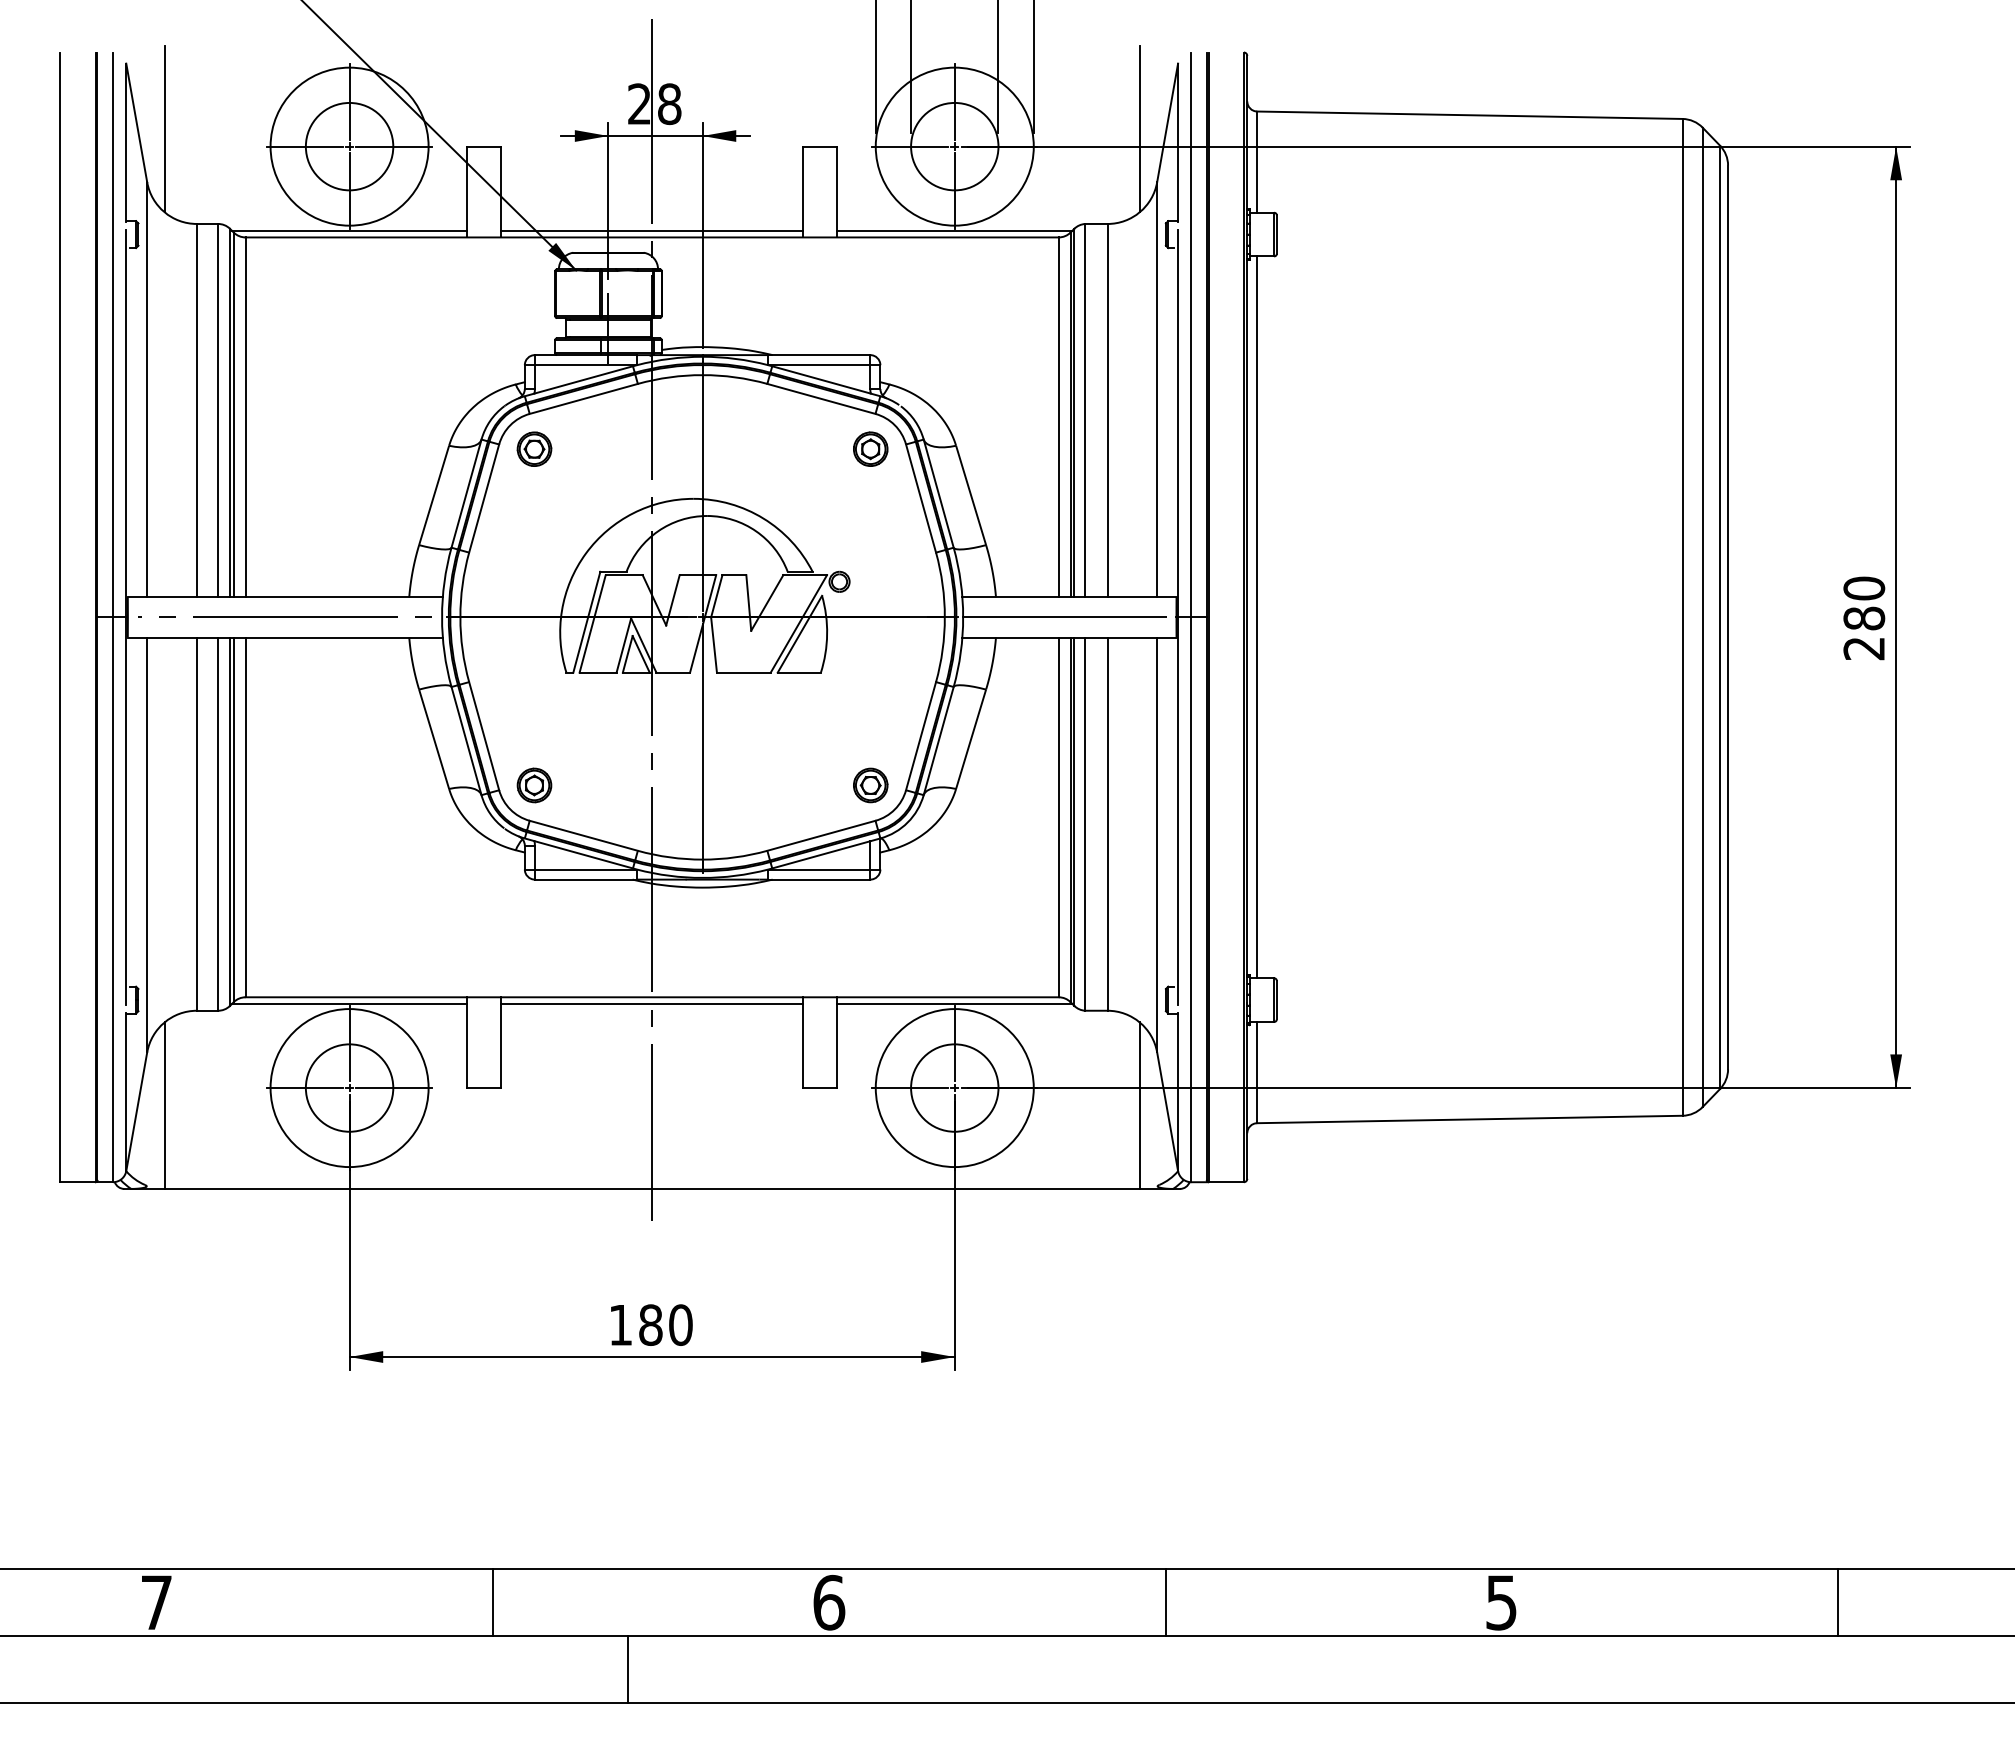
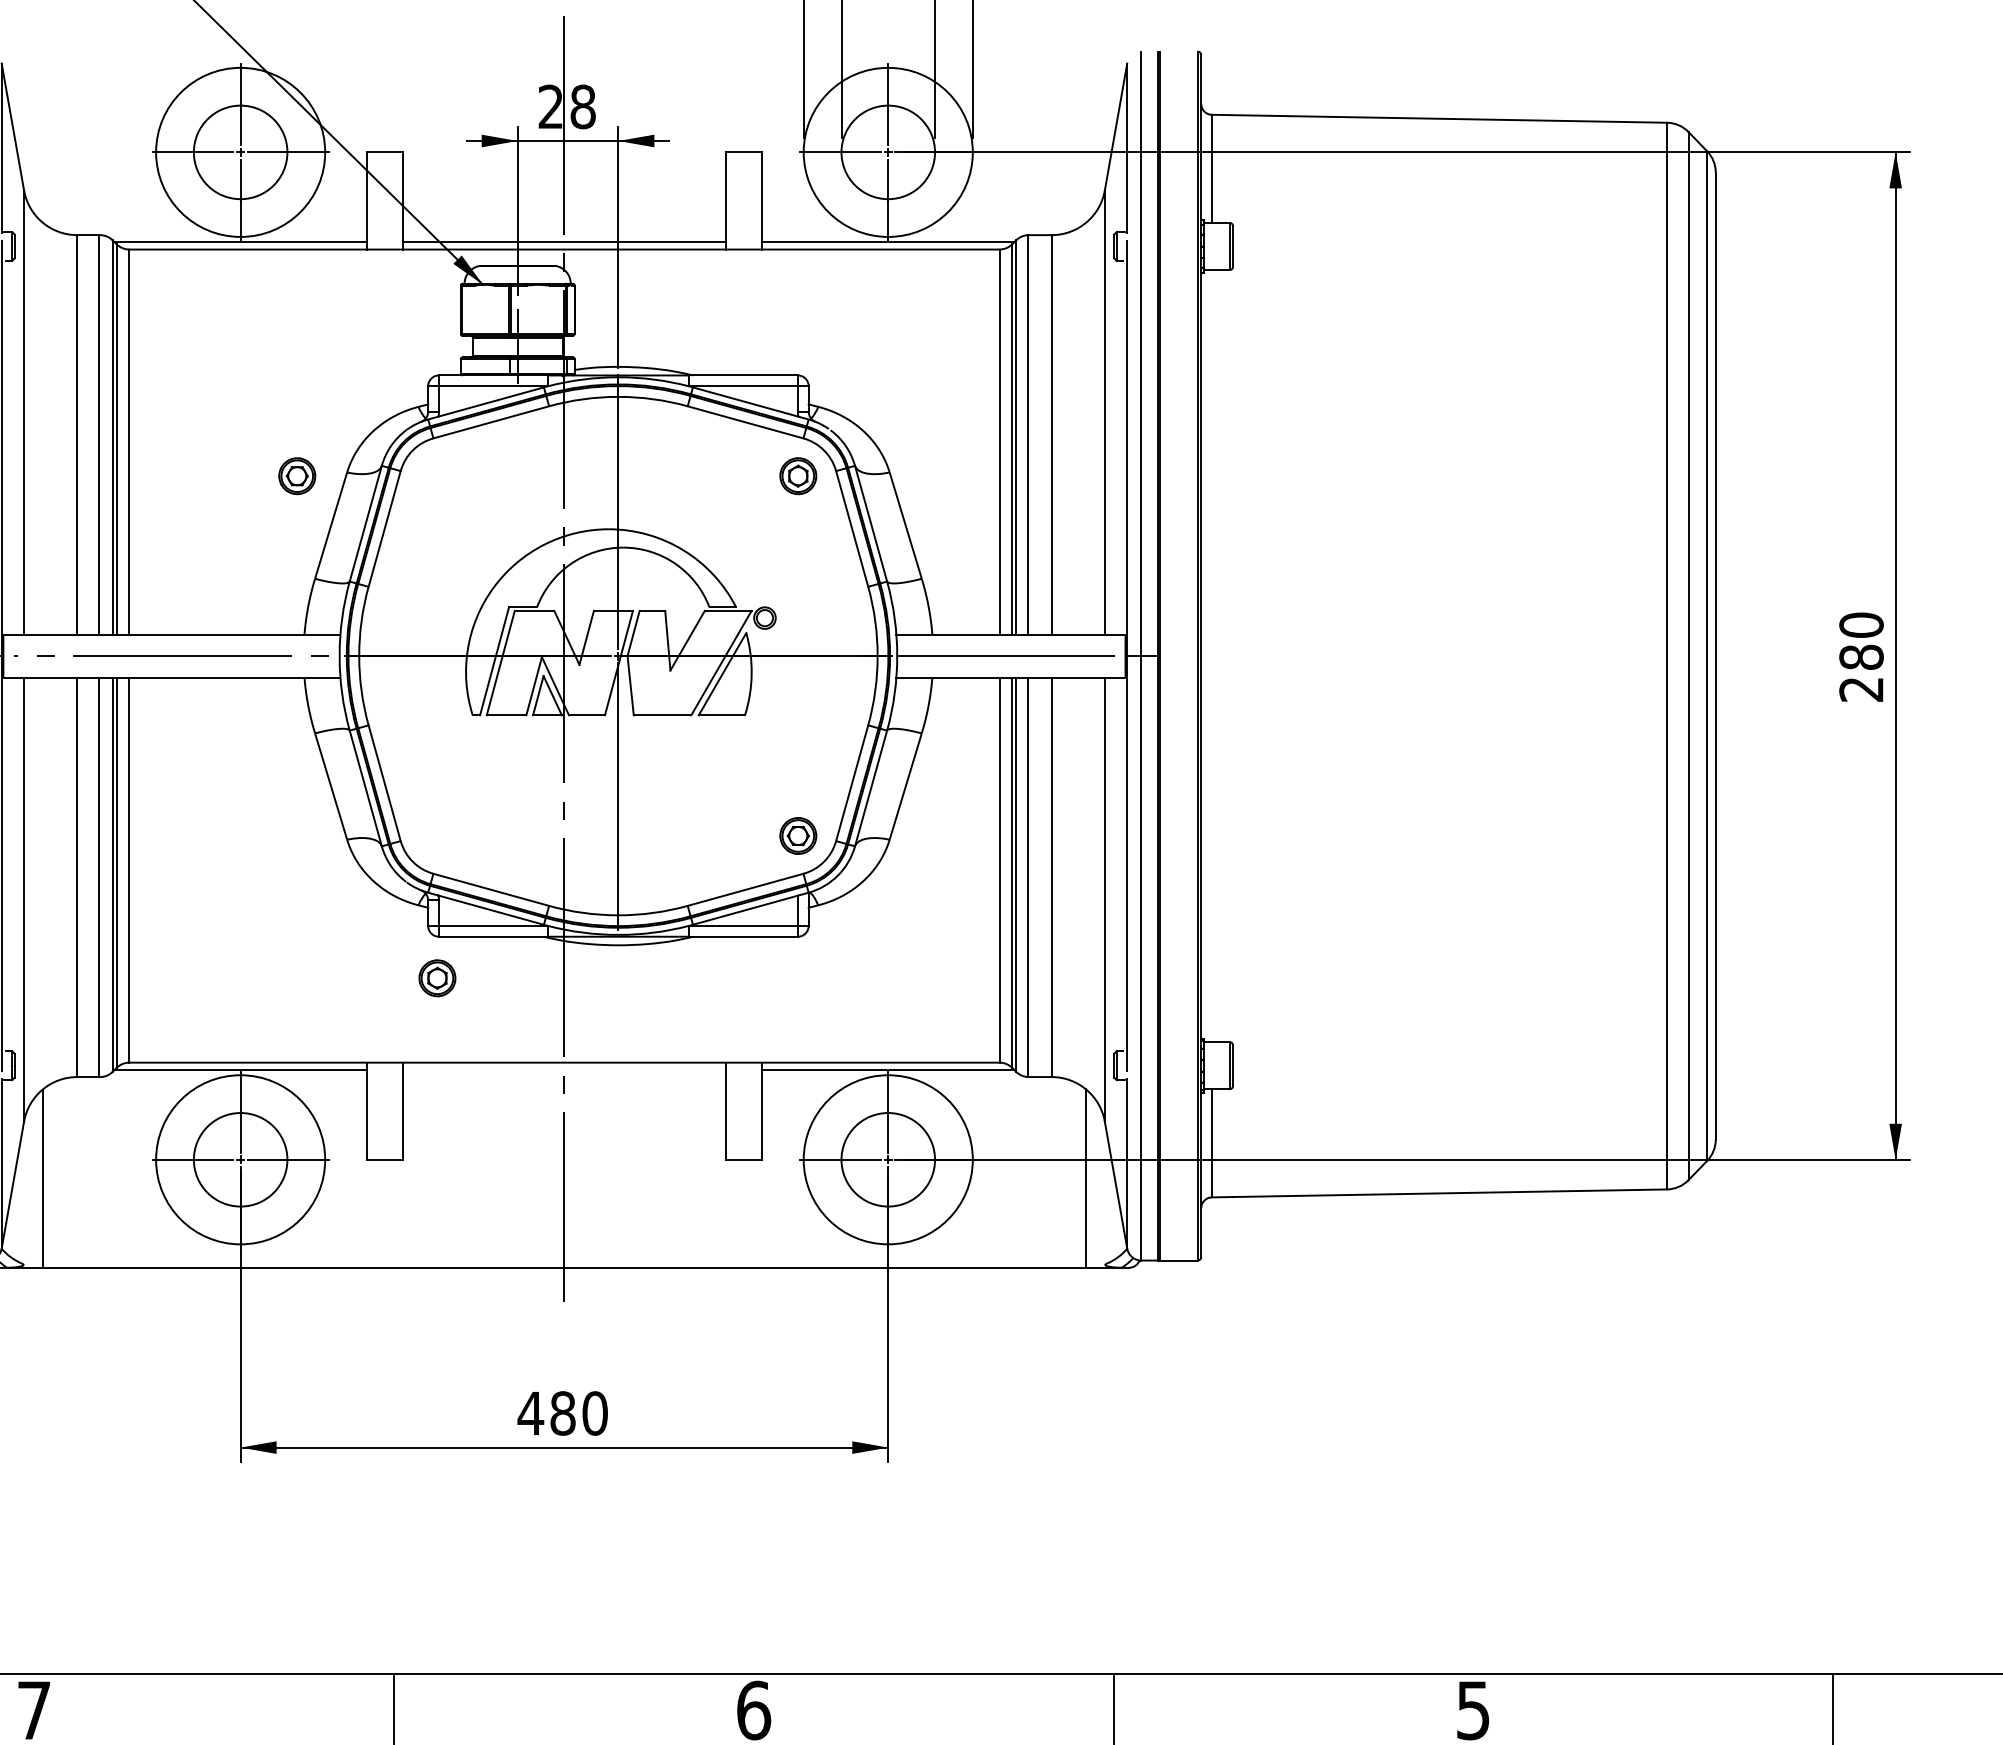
line: (164, 128) -> (42, 132), removed
line: (1139, 128) -> (1085, 132), removed
part: (534, 448) -> (297, 475), moved
line: (1257, 617) -> (1212, 656), removed
part: (534, 785) -> (437, 978), moved
line: (651, 1004) -> (563, 1070), removed
text: (620, 1325) -> (530, 1413), 180 -> 480

